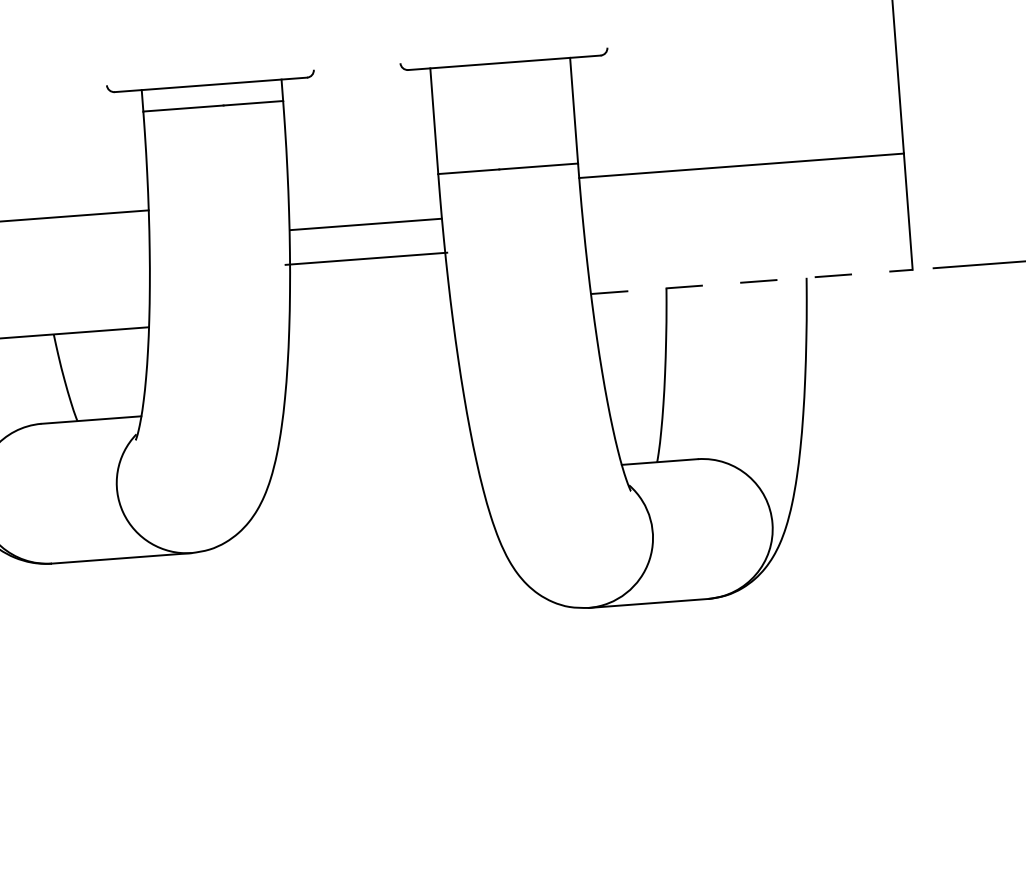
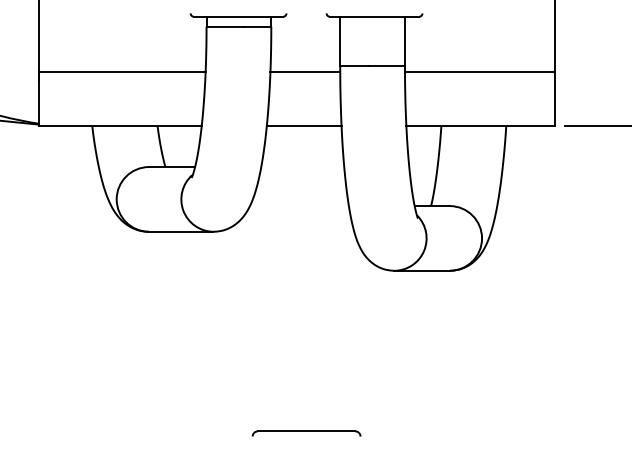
line: (366, 224) -> (305, 72), moved
line: (364, 259) -> (303, 126), moved
line: (753, 282) -> (481, 126), dashed -> solid

